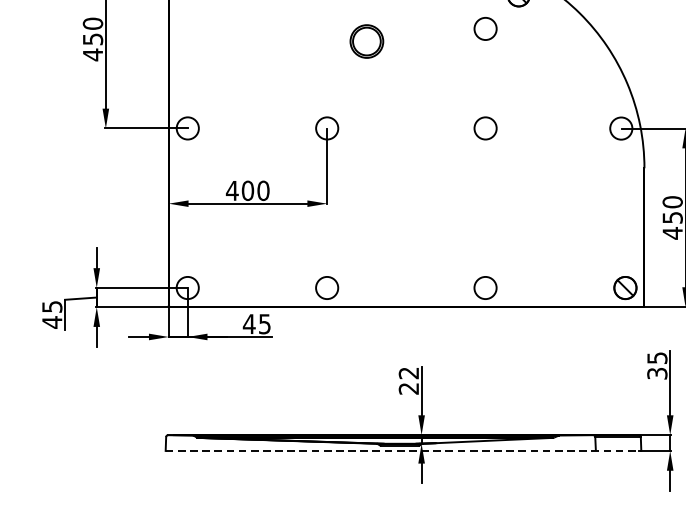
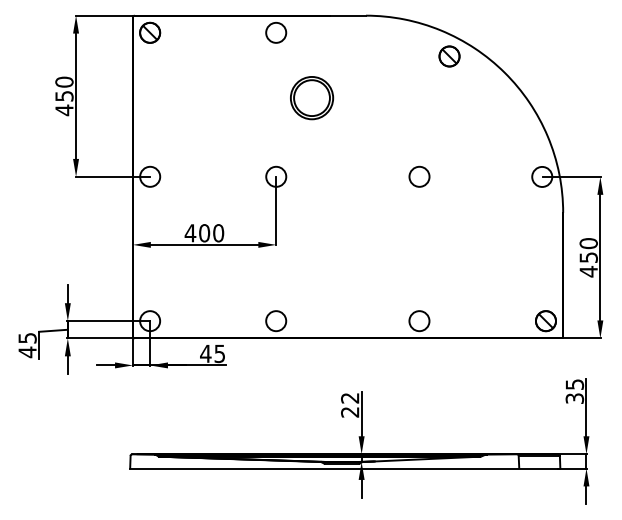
circle: (485, 28) -> (419, 86), removed
part: (367, 41) -> (312, 98), size x1.43
line: (403, 450) -> (345, 468), dashed -> solid

